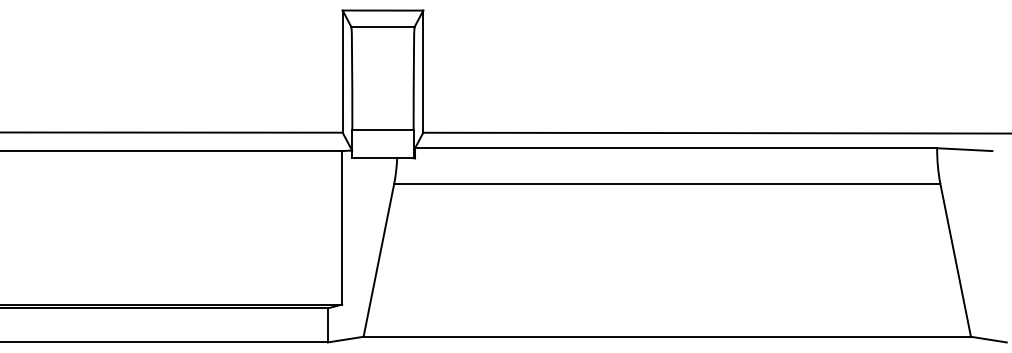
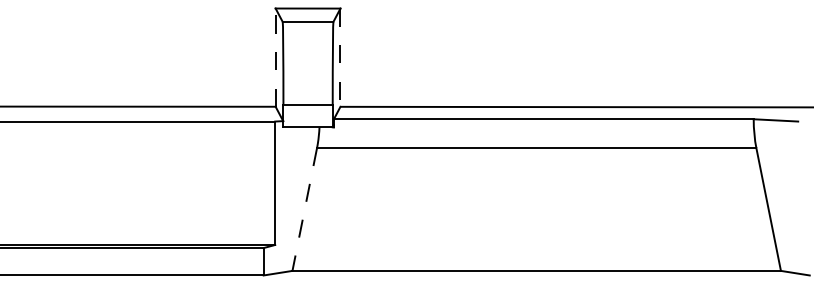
line: (342, 71) -> (275, 57), solid -> dashed
line: (423, 72) -> (340, 58), solid -> dashed
line: (378, 260) -> (304, 209), solid -> dashed

